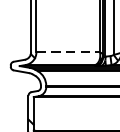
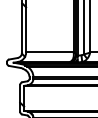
line: (67, 52) -> (49, 52), dashed -> solid

